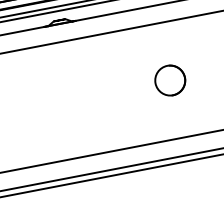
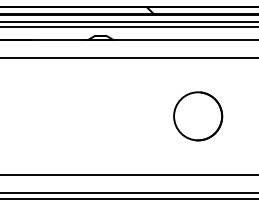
circle: (170, 80) -> (198, 116), size x1.6

